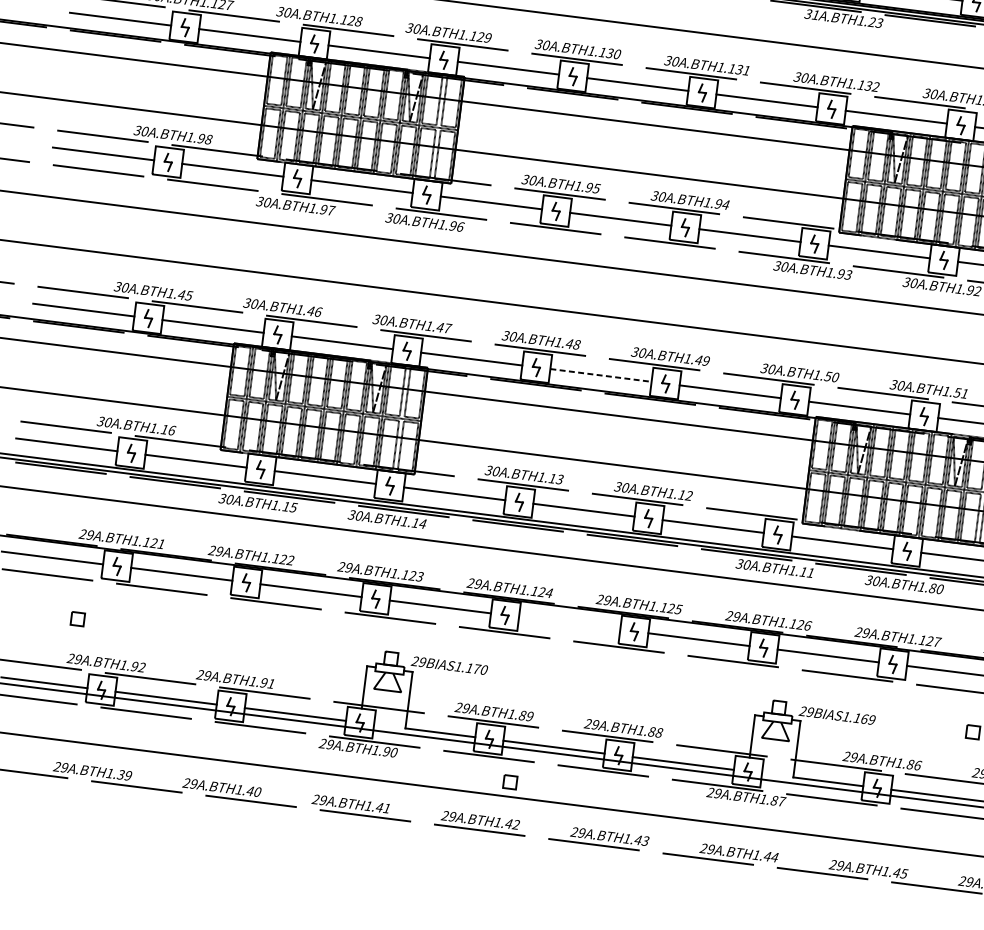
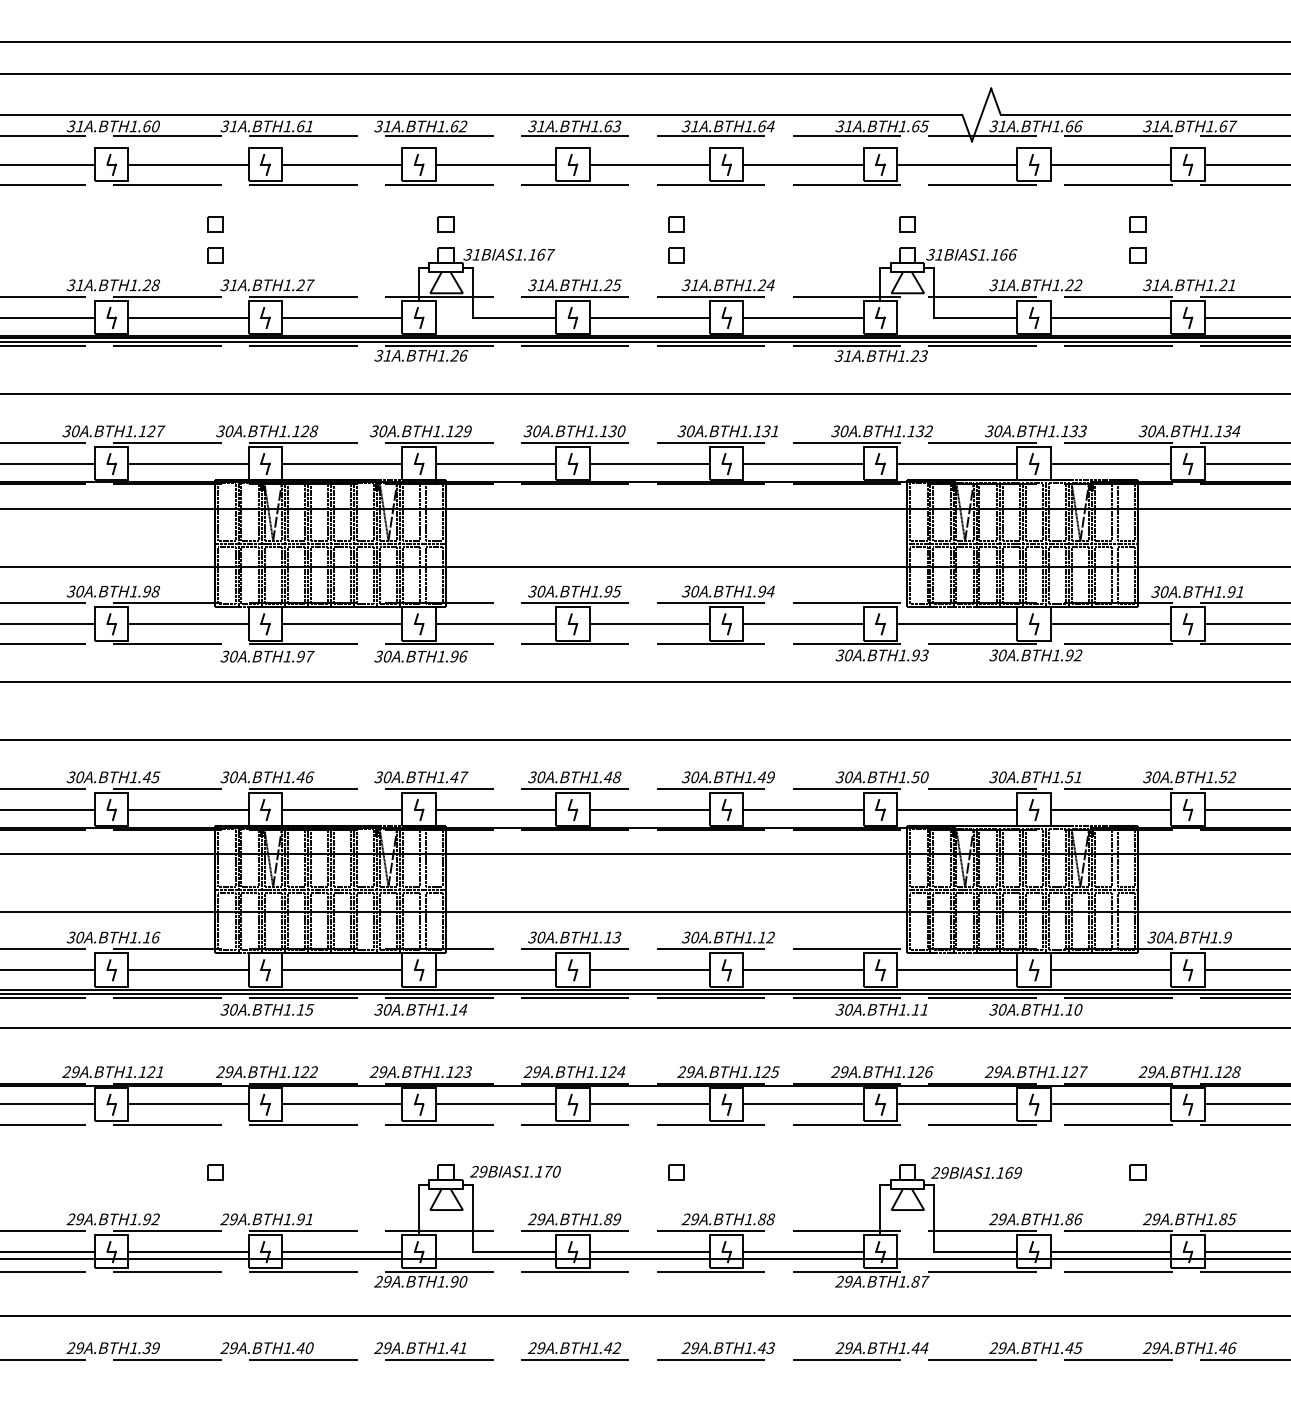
line: (601, 375) -> (650, 809), dashed -> solid
text: (932, 588) -> (1069, 1009), 1.80 -> 1.10
part: (77, 619) -> (215, 1172), moved
line: (569, 623) -> (649, 1104), added
part: (510, 782) -> (676, 1172), moved

